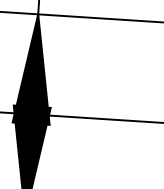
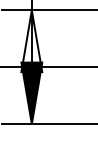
fill: (34, 69) -> (31, 41), removed

